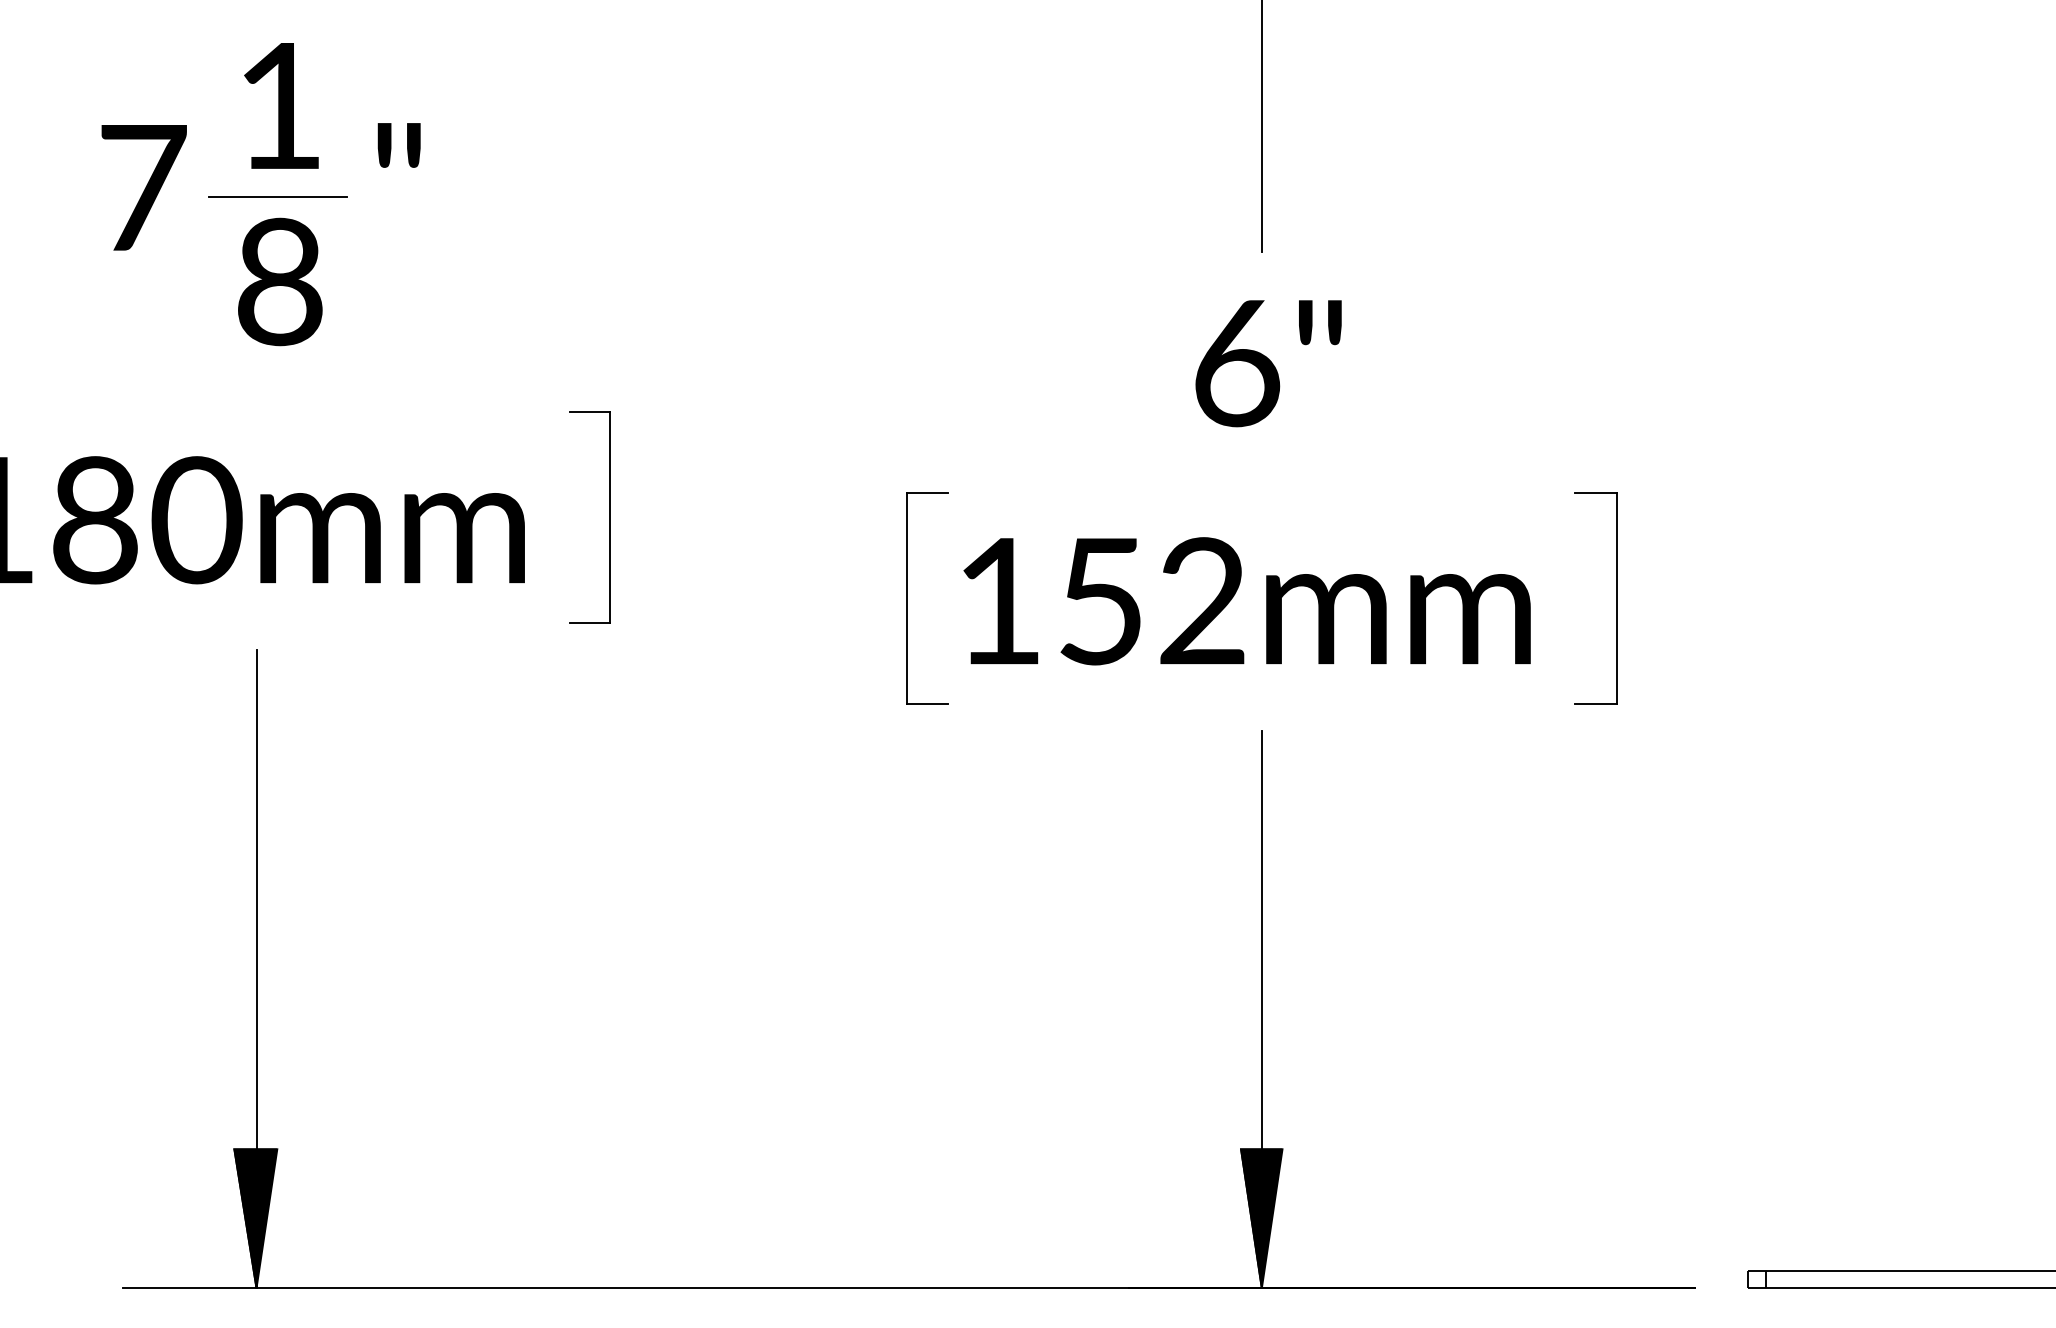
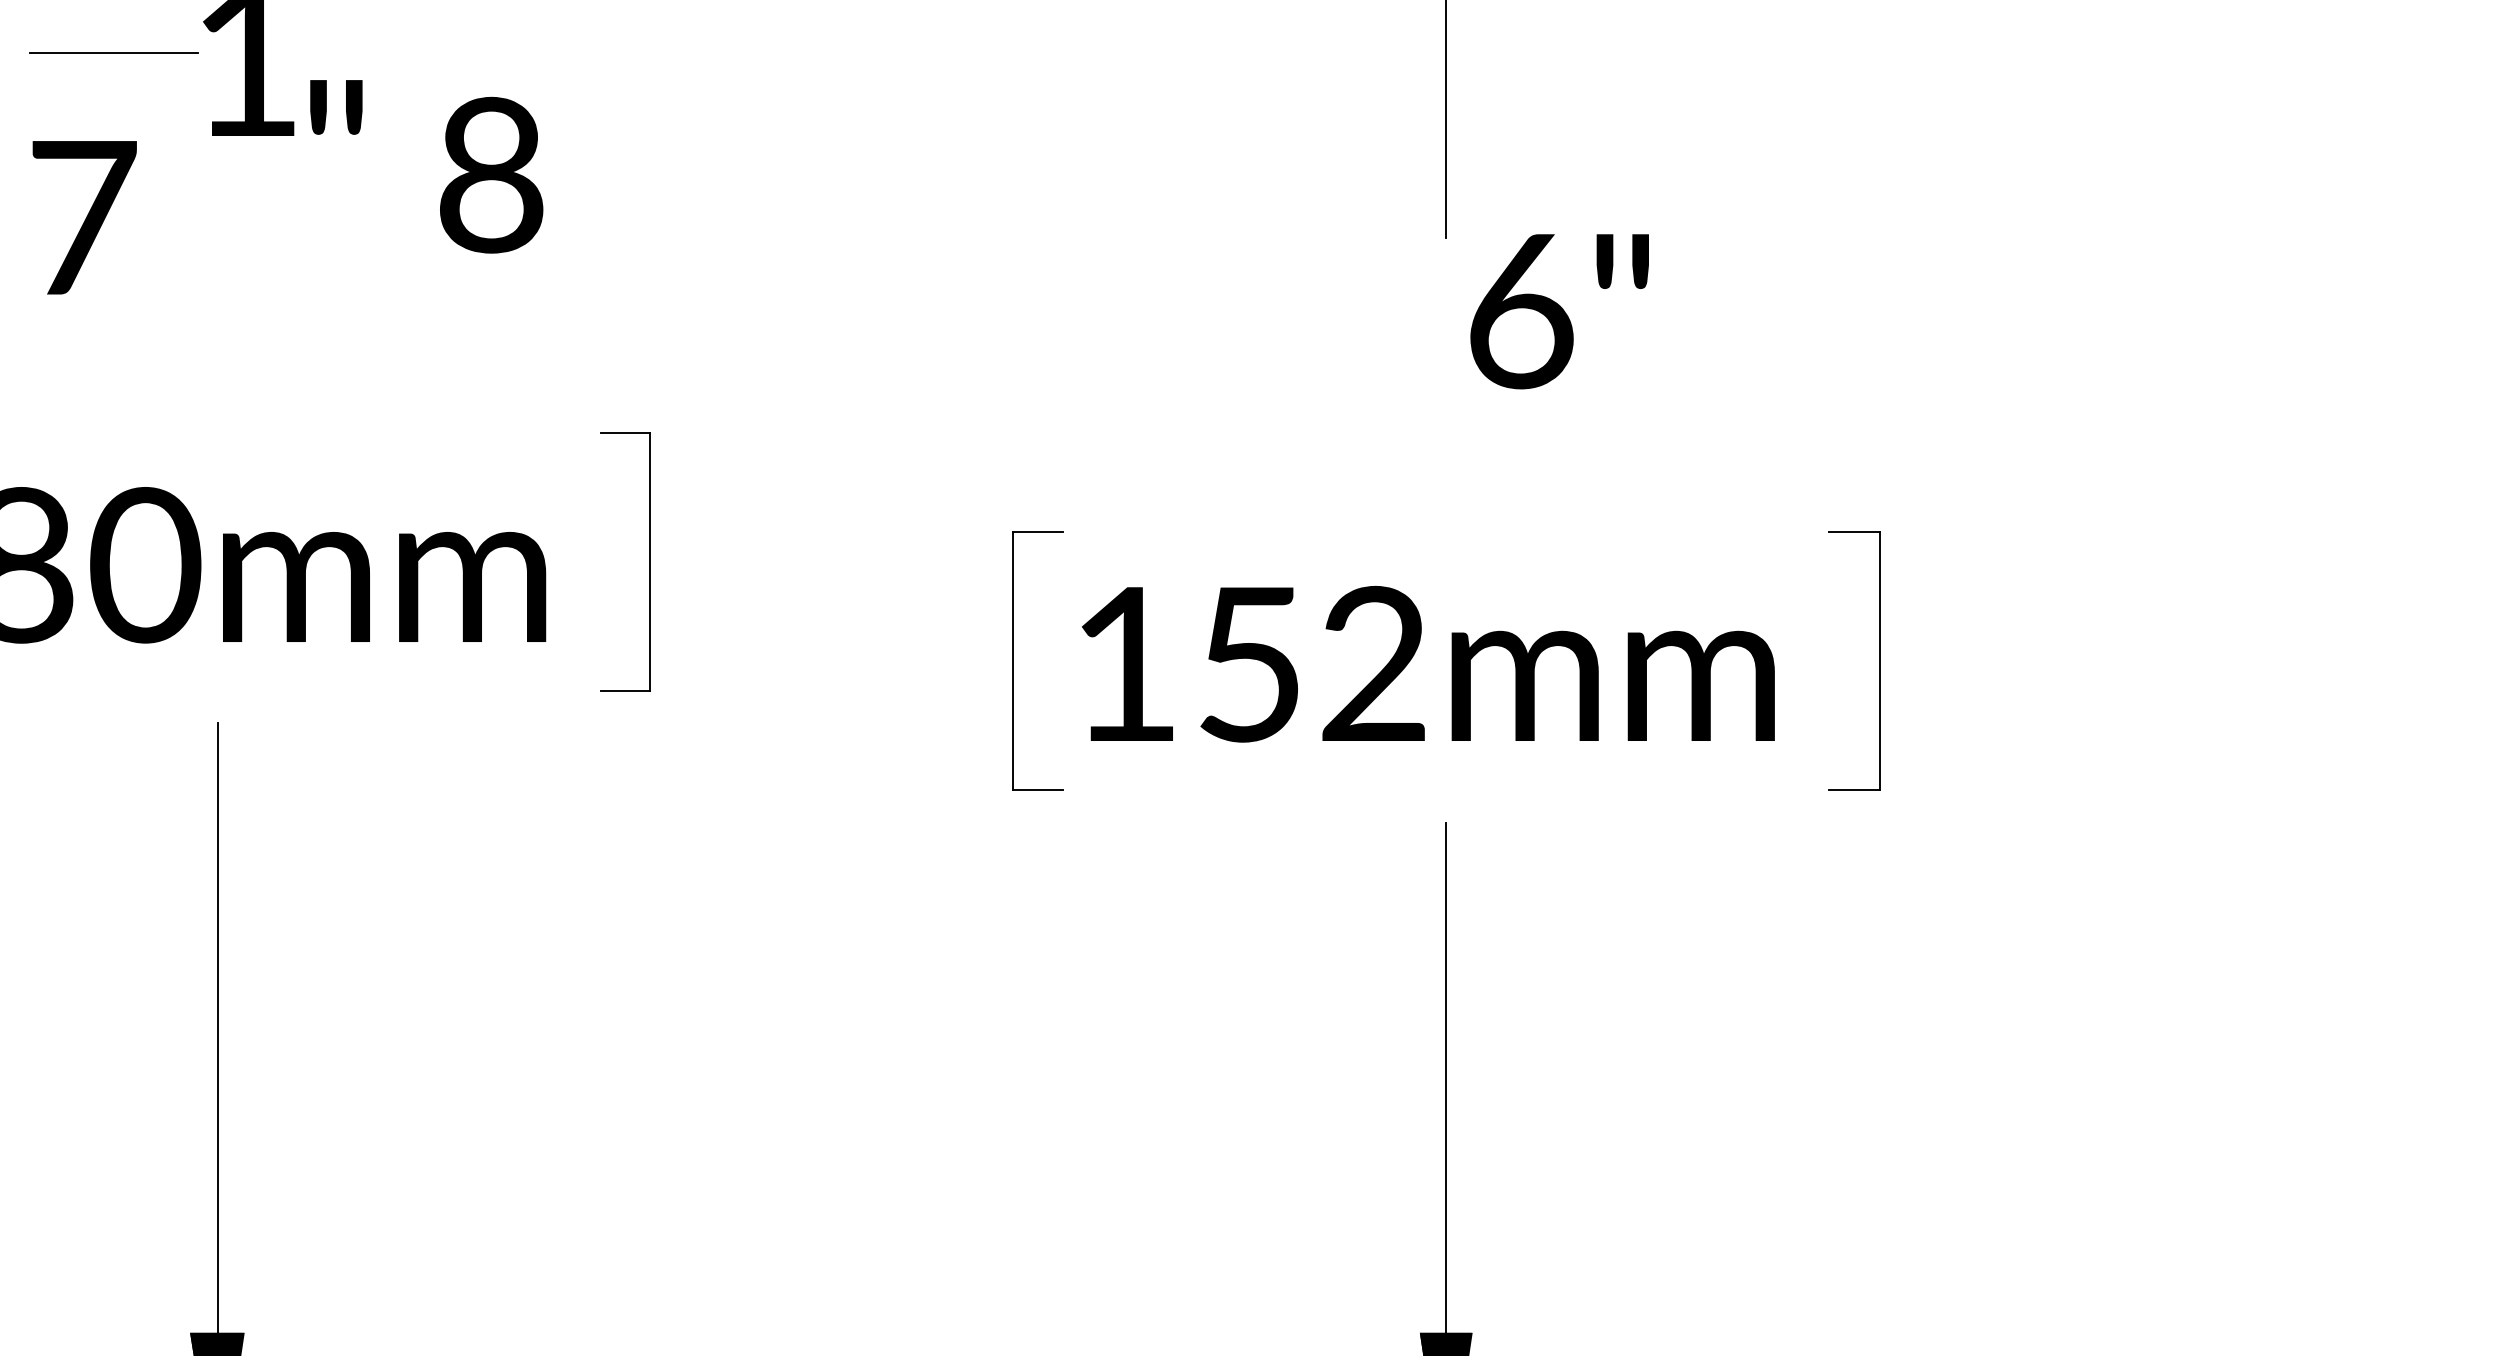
text: (398, 145) -> (335, 107), moved
text: (143, 187) -> (83, 217), moved
line: (277, 196) -> (113, 52), moved
text: (280, 281) -> (491, 174), moved
text: (1268, 363) -> (1559, 311), moved

